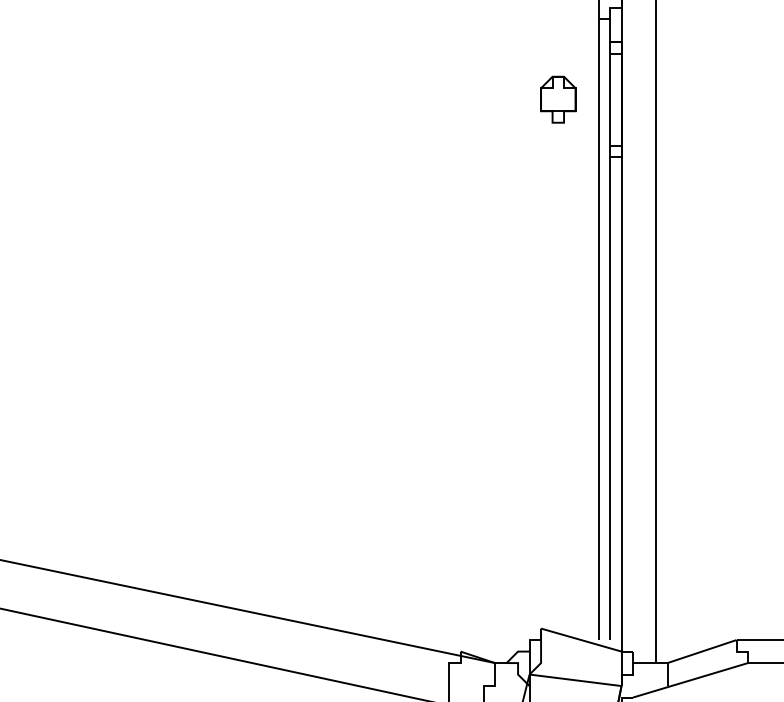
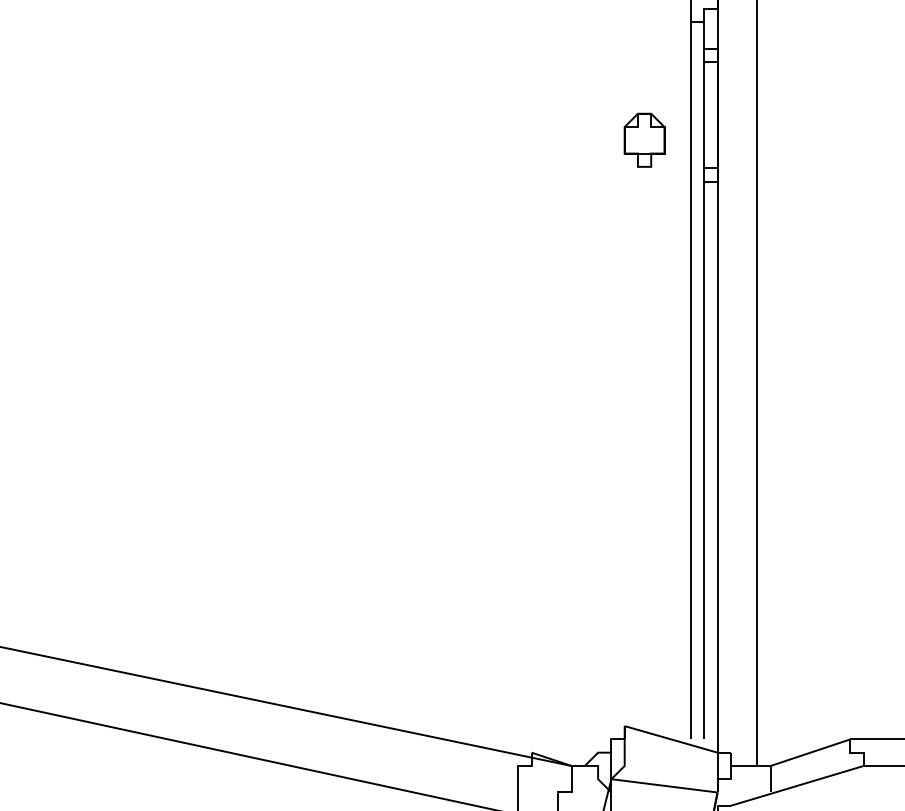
part: (558, 99) -> (644, 139), moved

